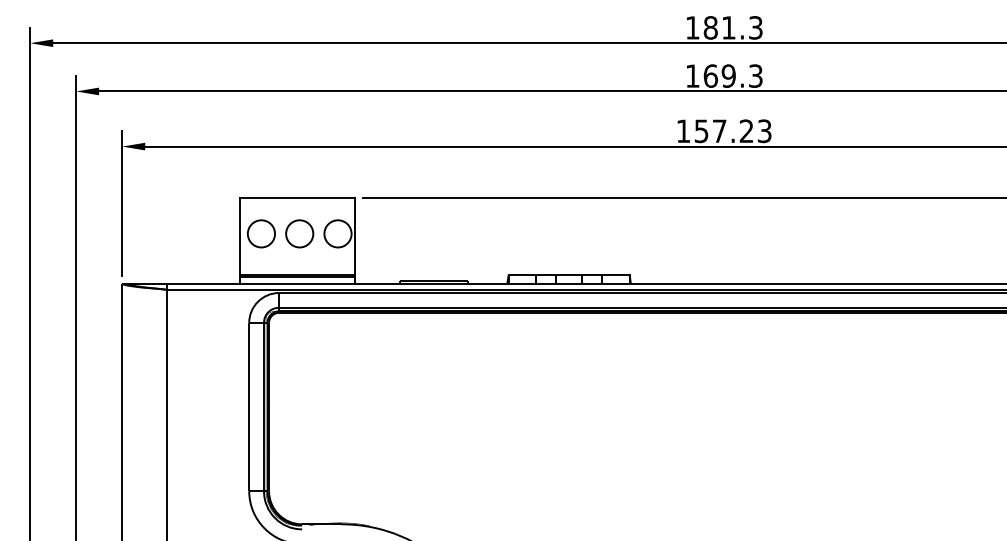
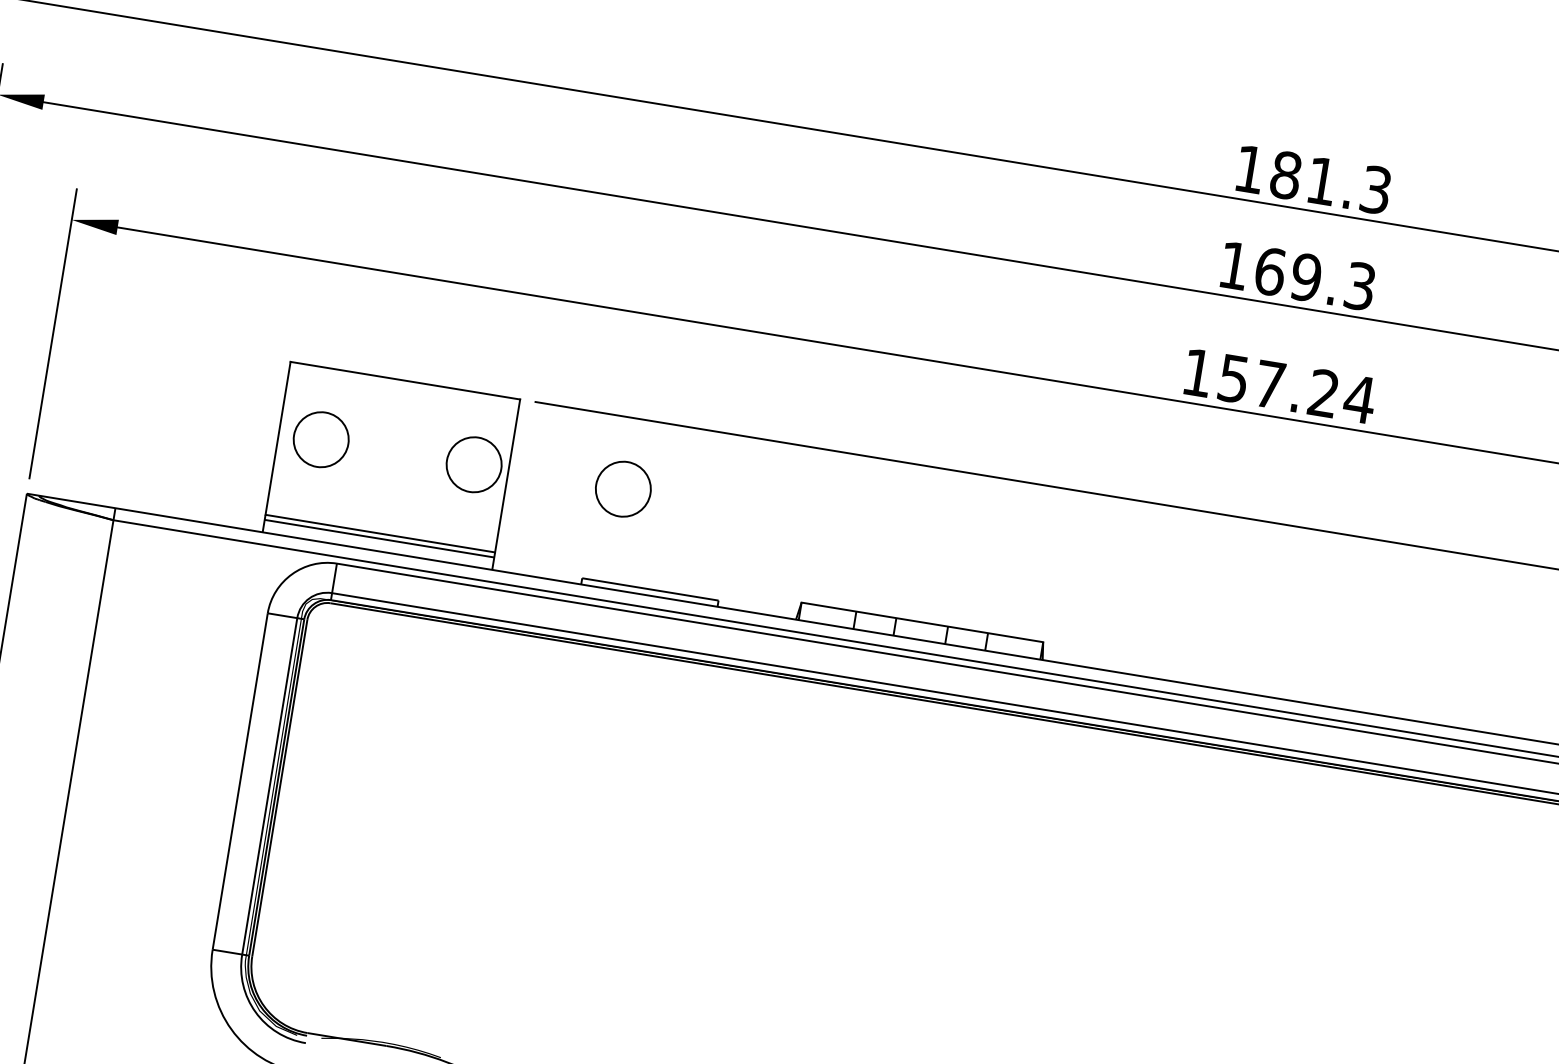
text: (764, 131) -> (1359, 399), 157.23 -> 157.24
circle: (299, 233) -> (623, 488), moved

